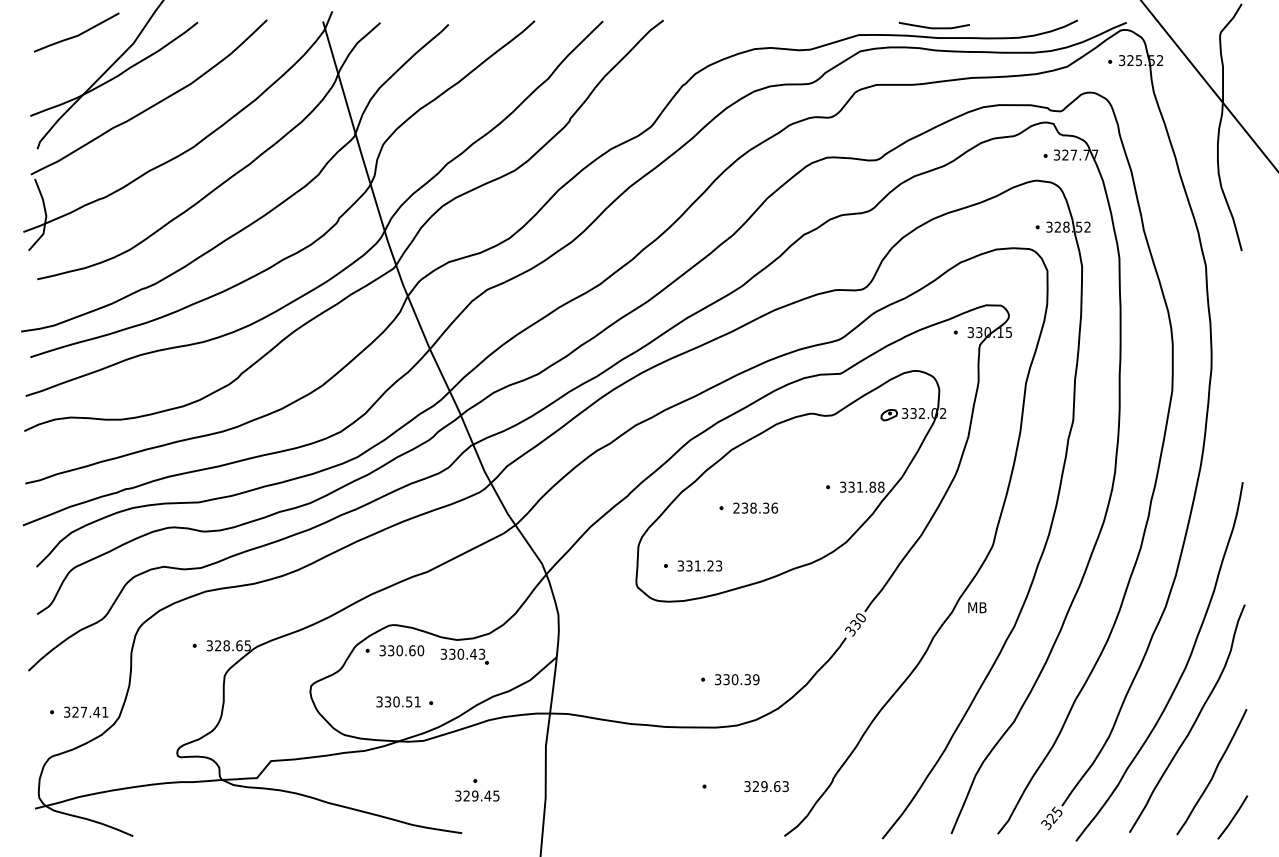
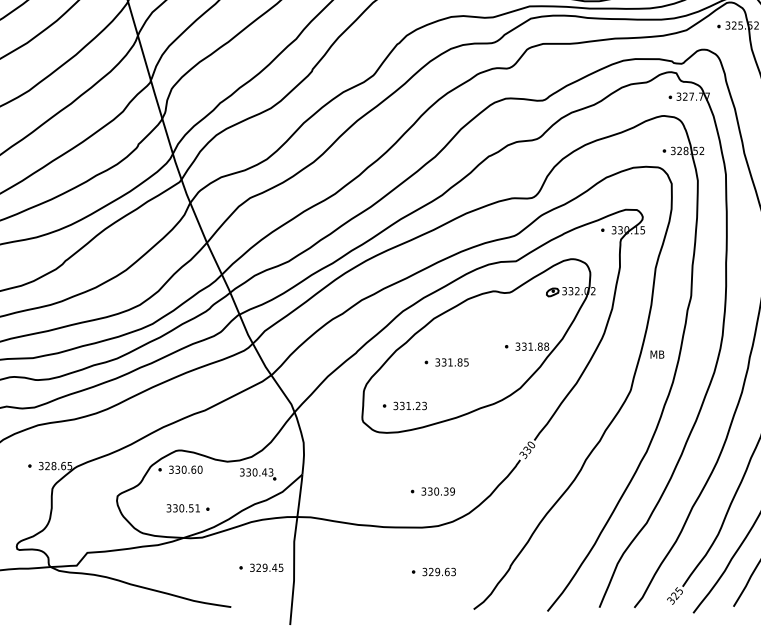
text: (755, 507) -> (452, 361), 238.36 -> 331.85
text: (977, 607) -> (657, 354), moved
part: (464, 656) -> (257, 474), moved
text: (766, 786) -> (439, 571), moved
text: (477, 795) -> (266, 567), moved

